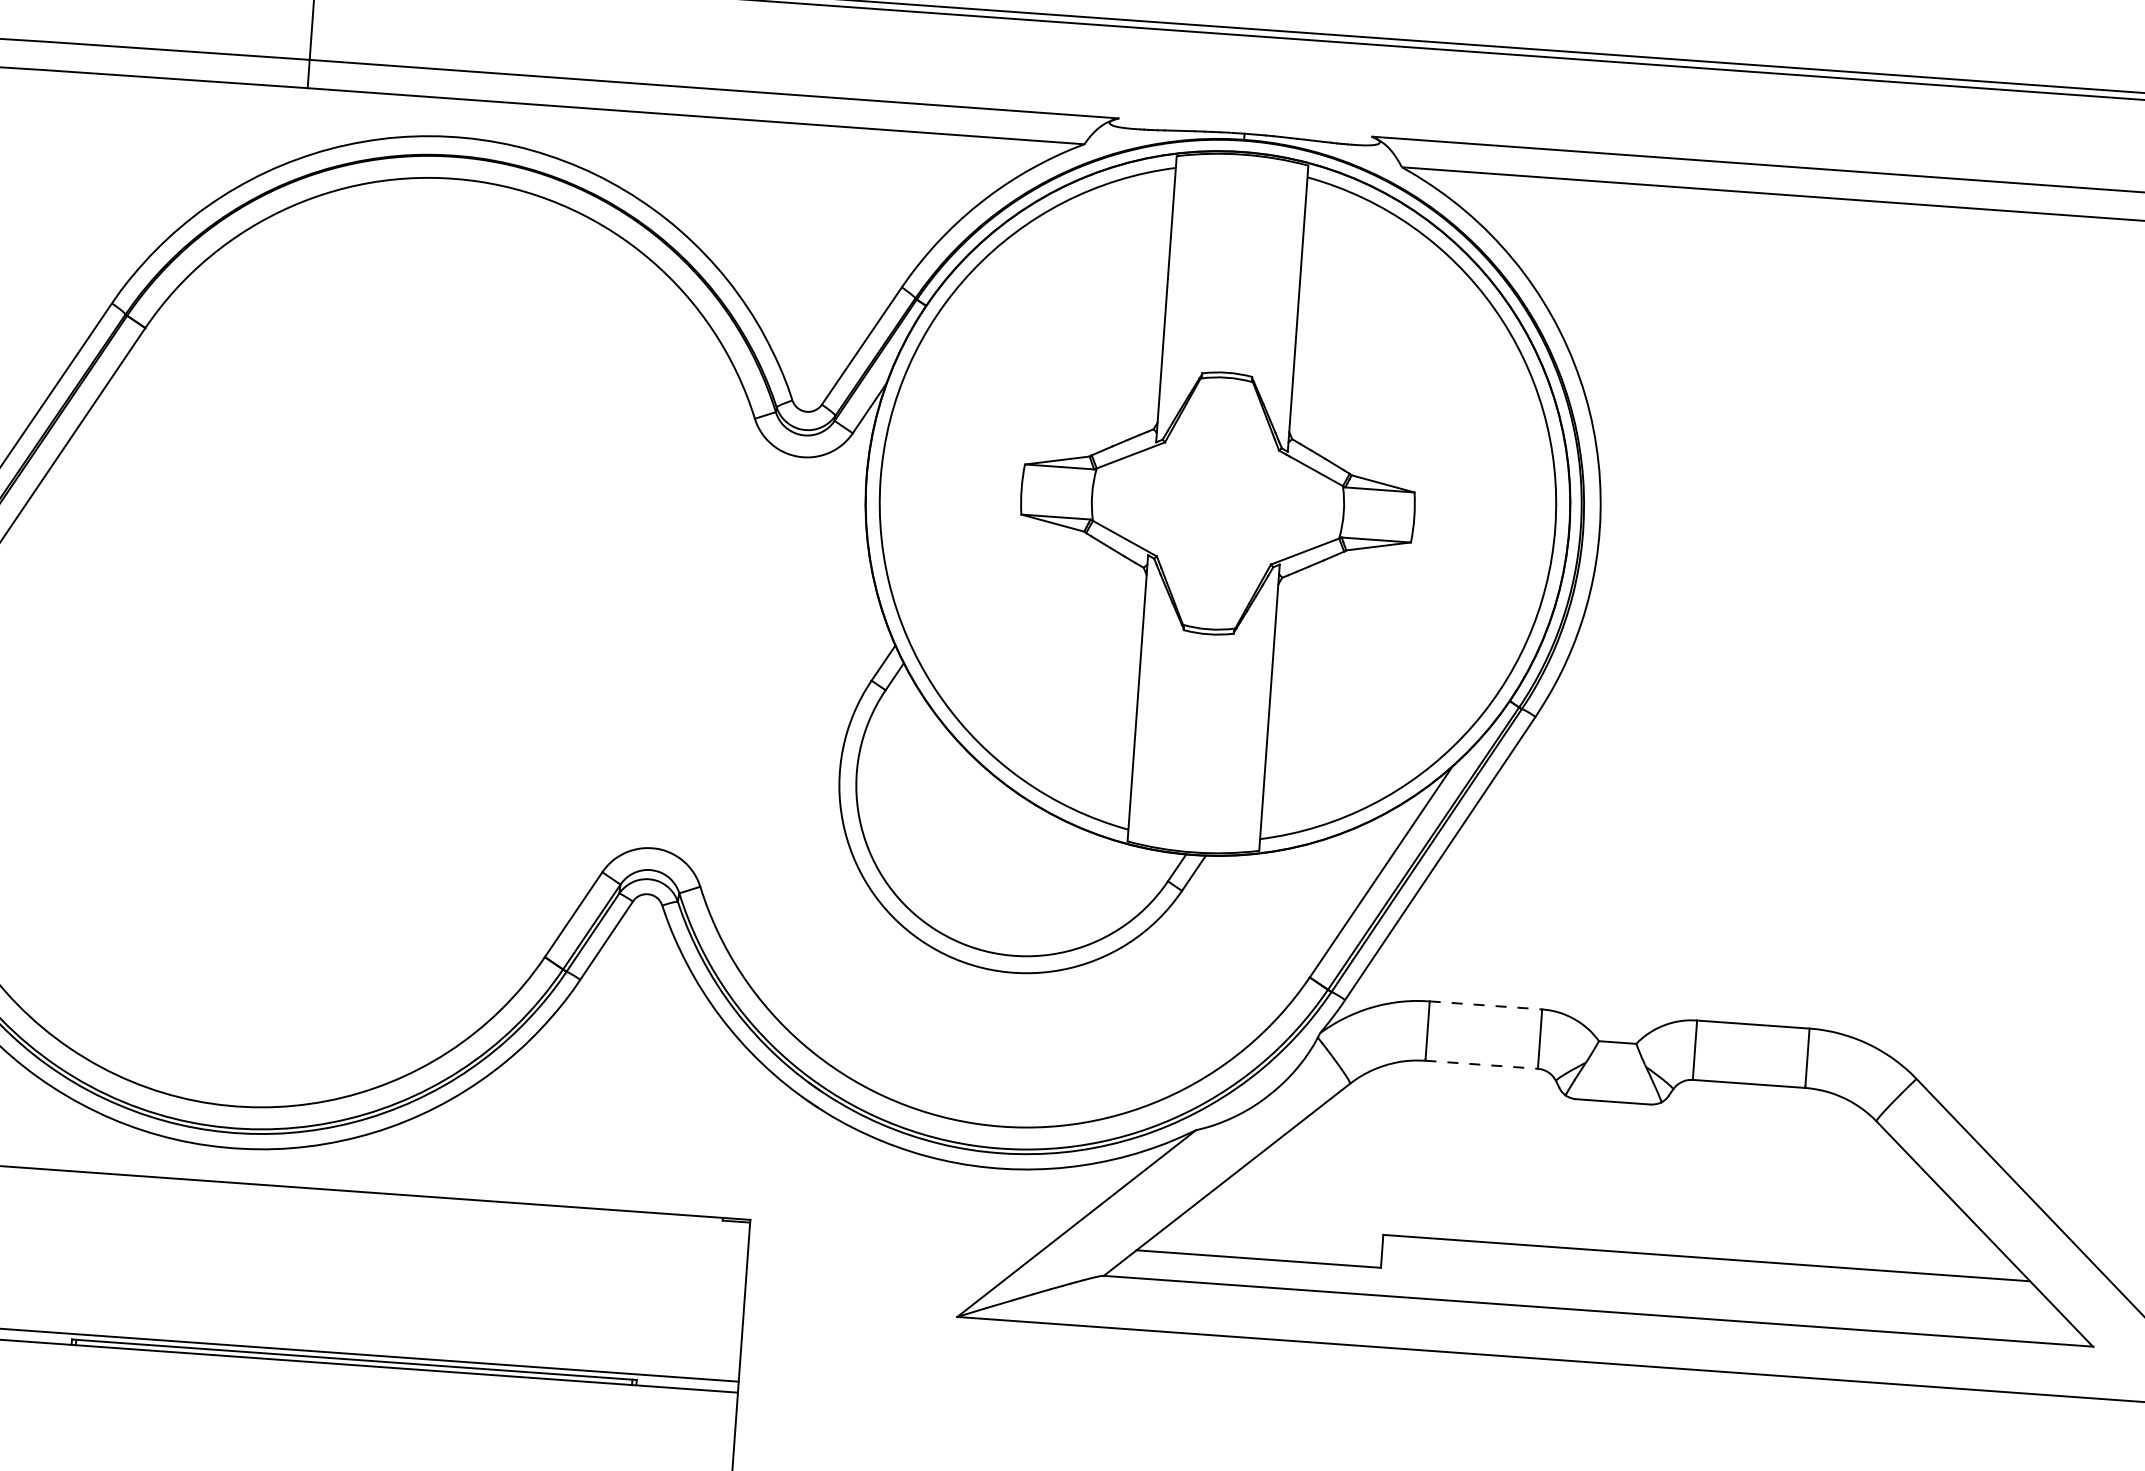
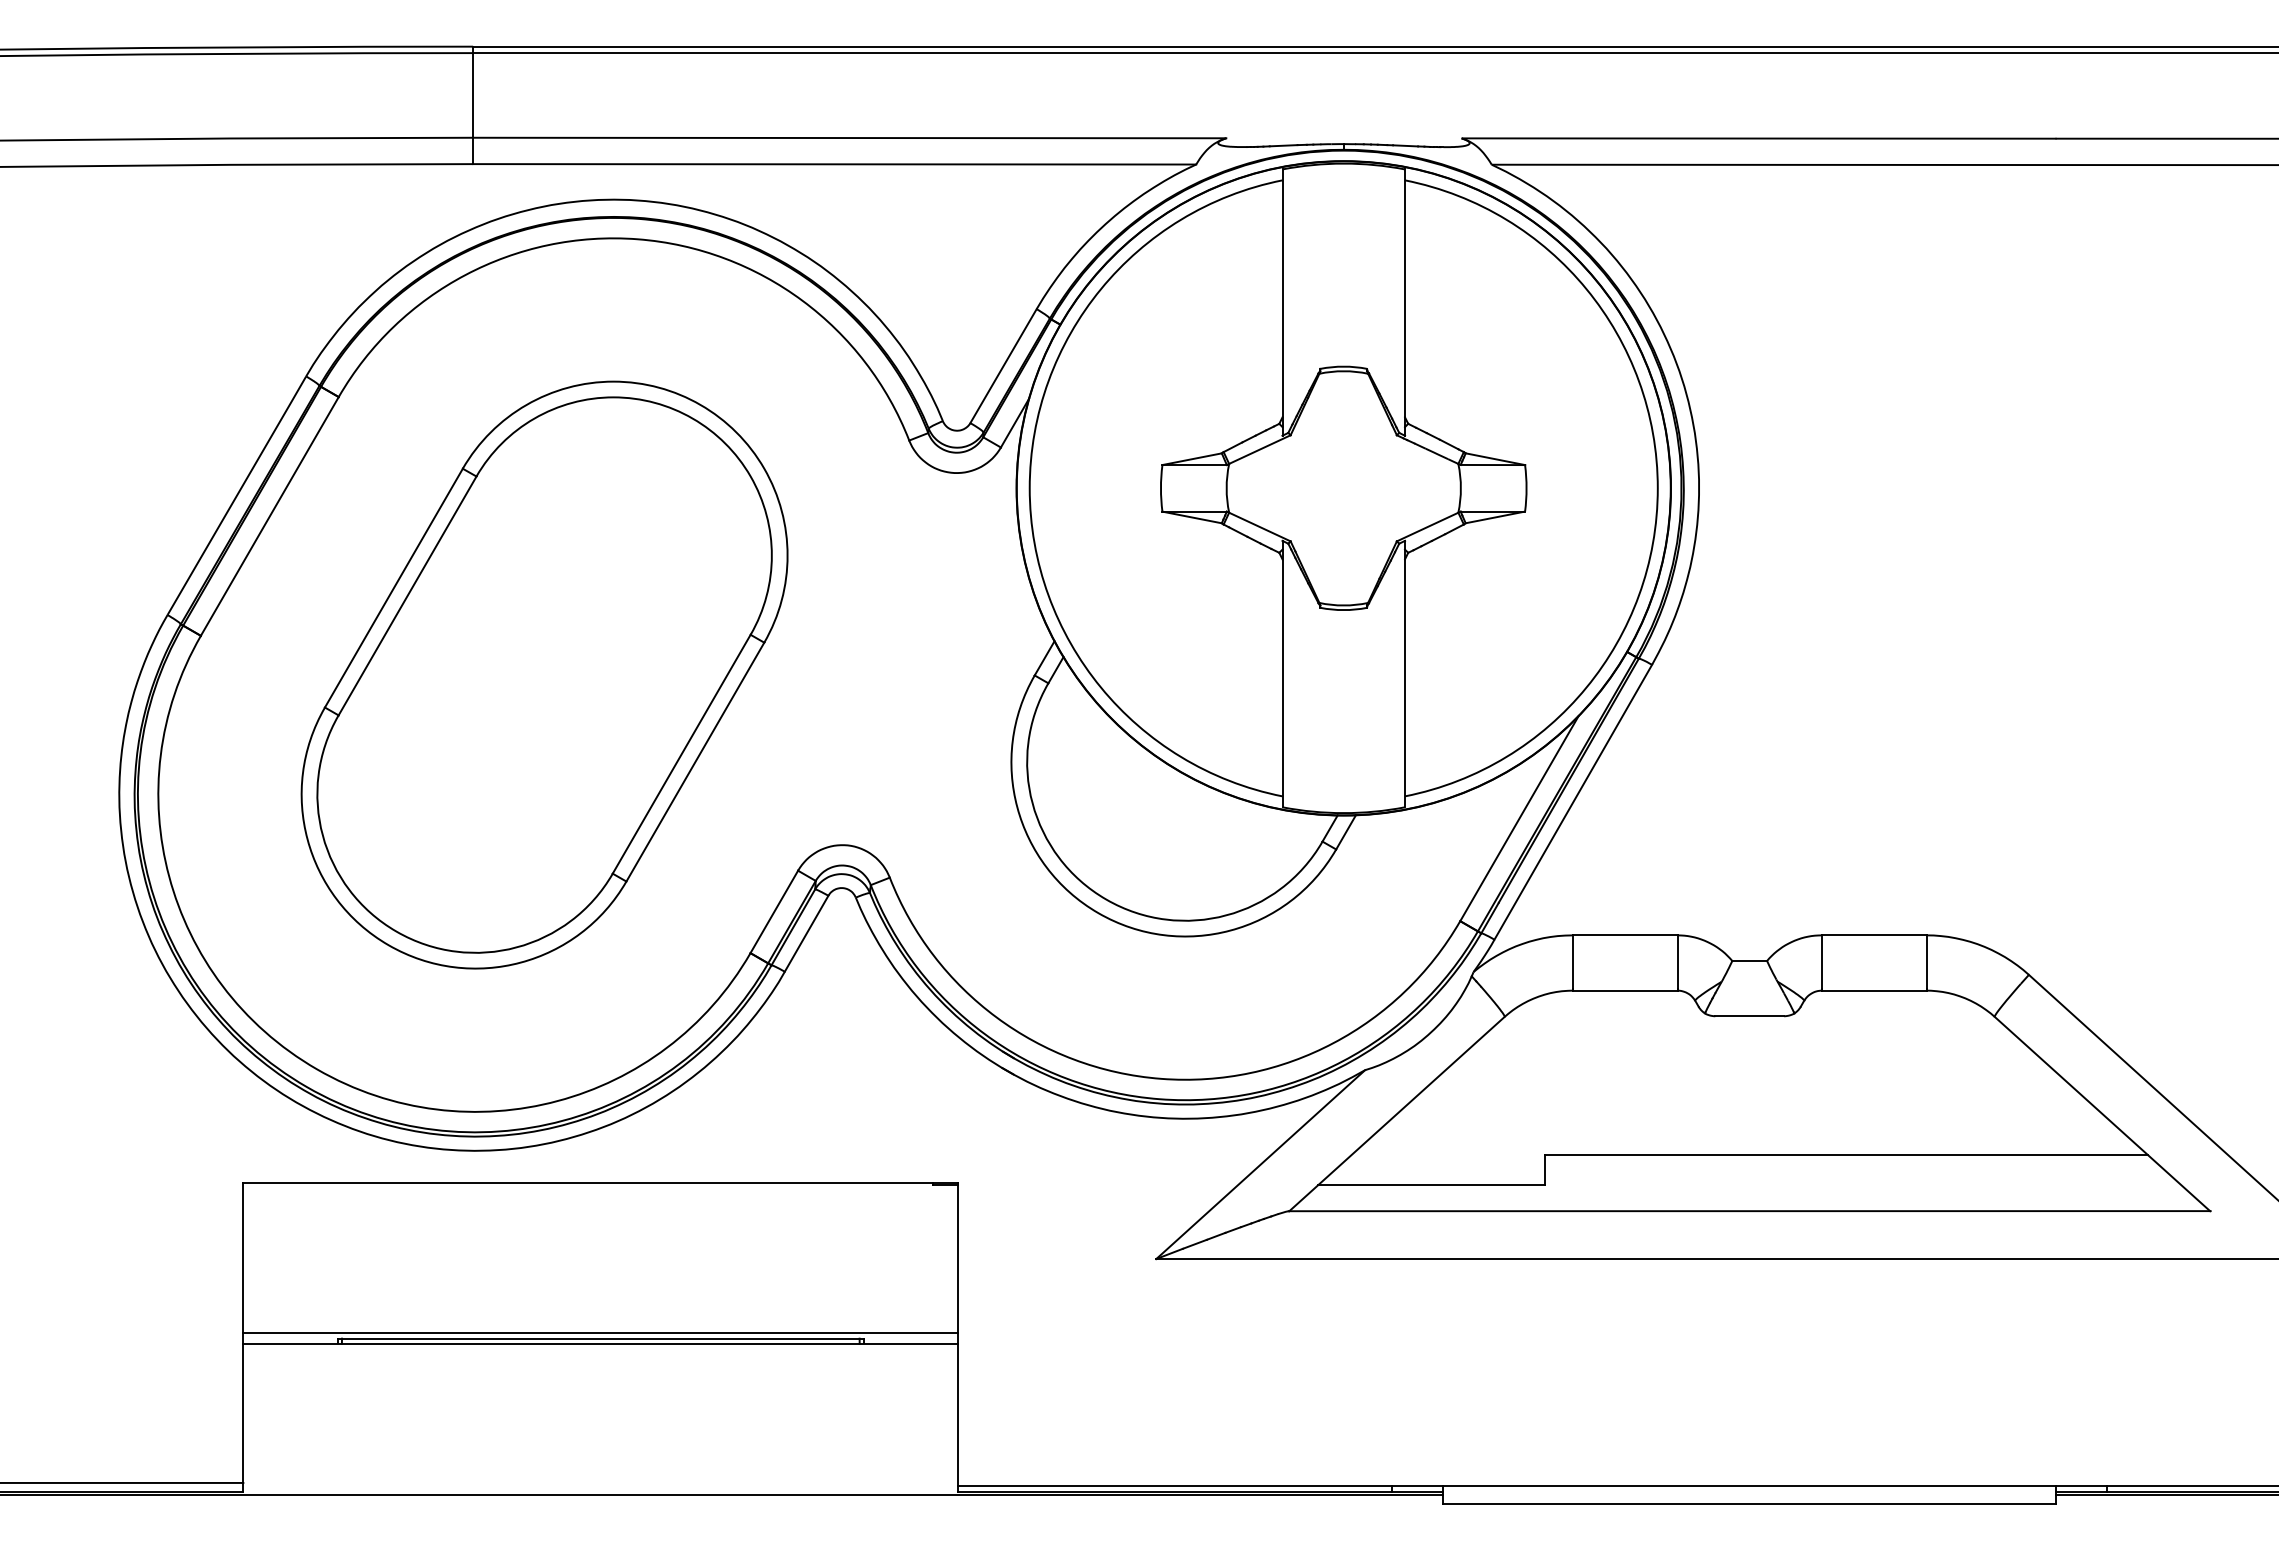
part: (345, 641) -> (544, 674), added
line: (1486, 1005) -> (1625, 935), dashed -> solid
line: (1481, 1064) -> (1625, 990), dashed -> solid

